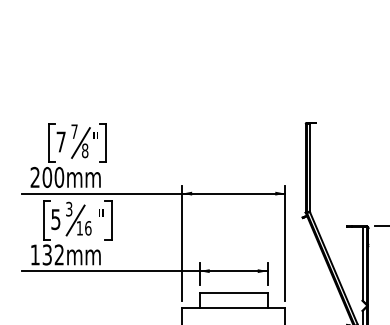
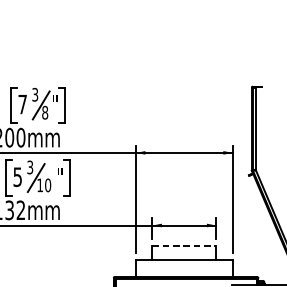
text: (74, 131) -> (35, 94), 7 -> 3
text: (88, 228) -> (48, 185), 16 -> 10
line: (234, 292) -> (185, 245), solid -> dashed

